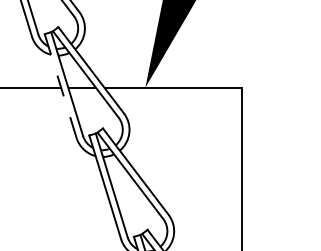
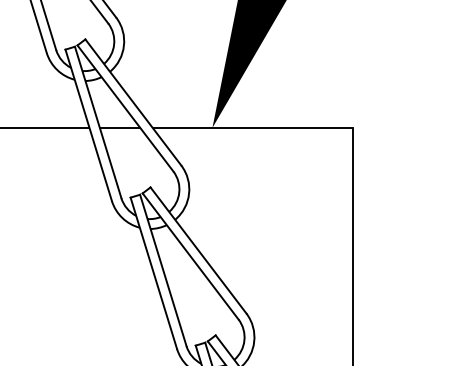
line: (60, 86) -> (88, 126), dashed -> solid

